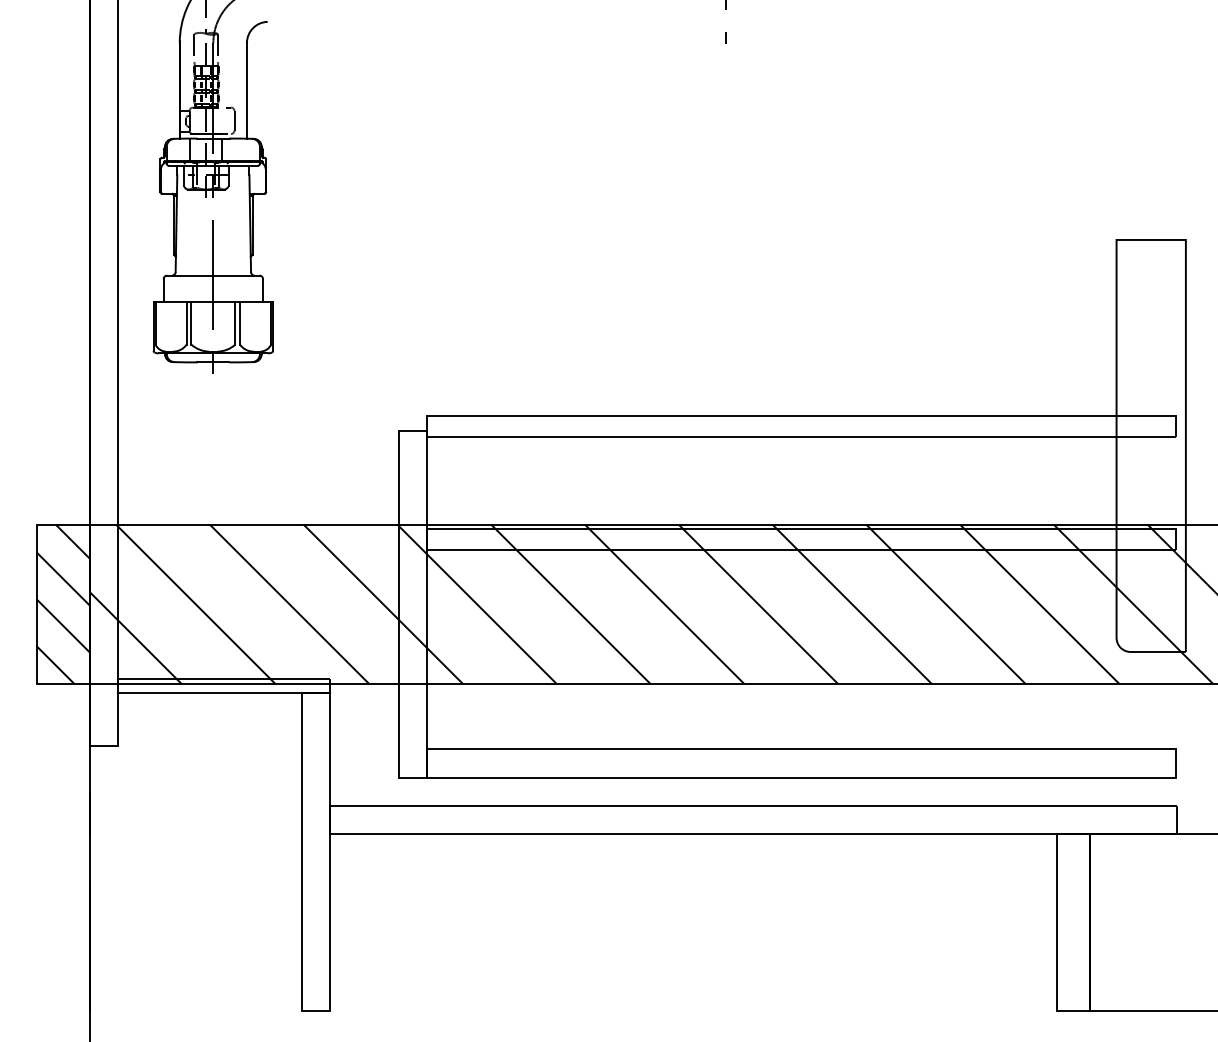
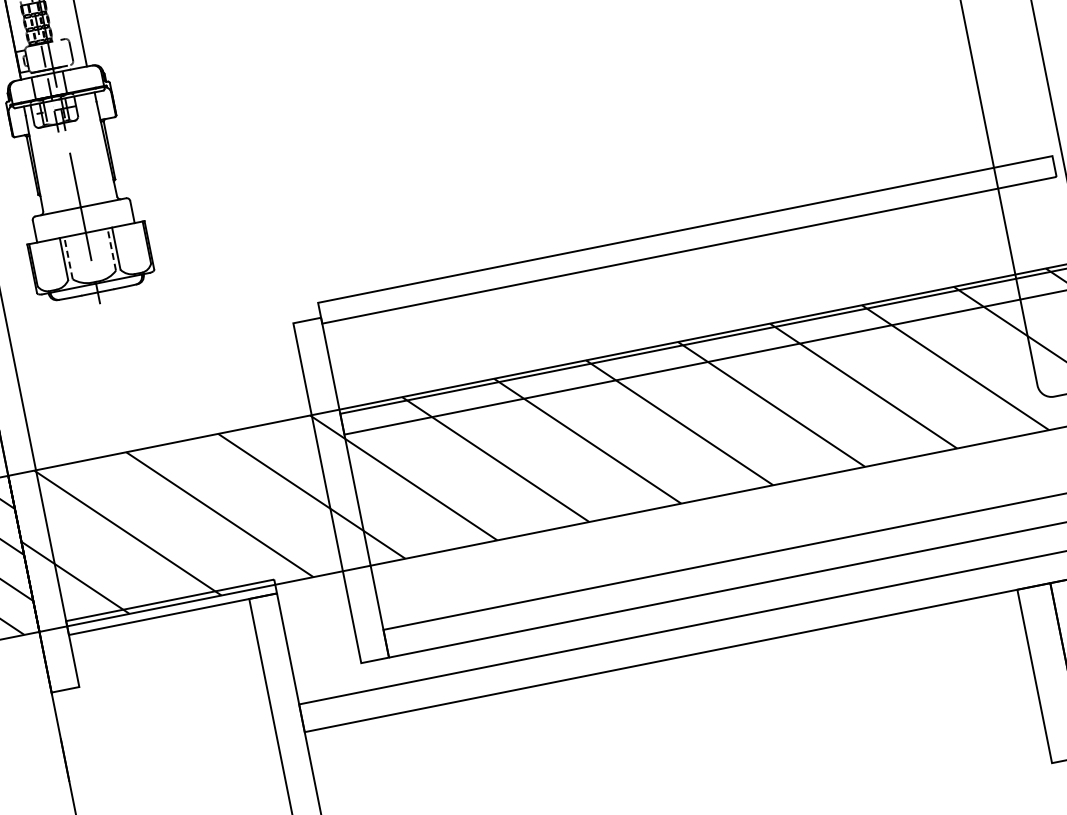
line: (191, 322) -> (68, 257), solid -> dashed
line: (235, 322) -> (111, 248), solid -> dashed

